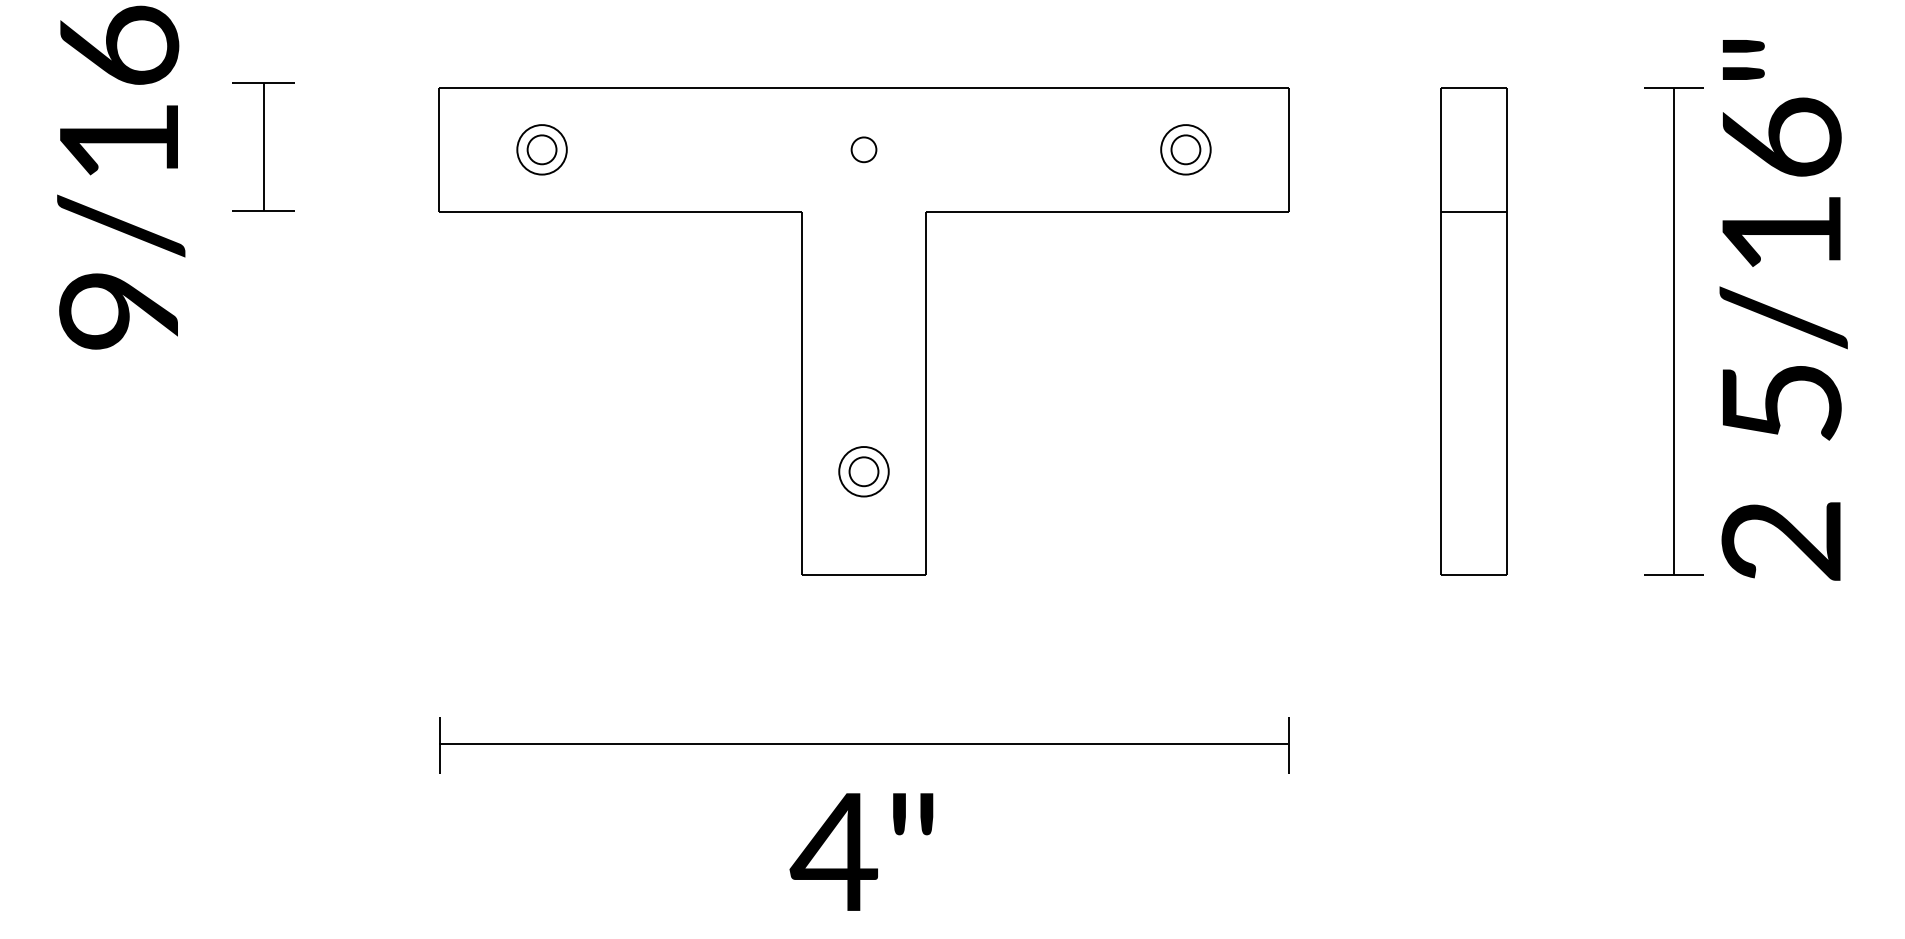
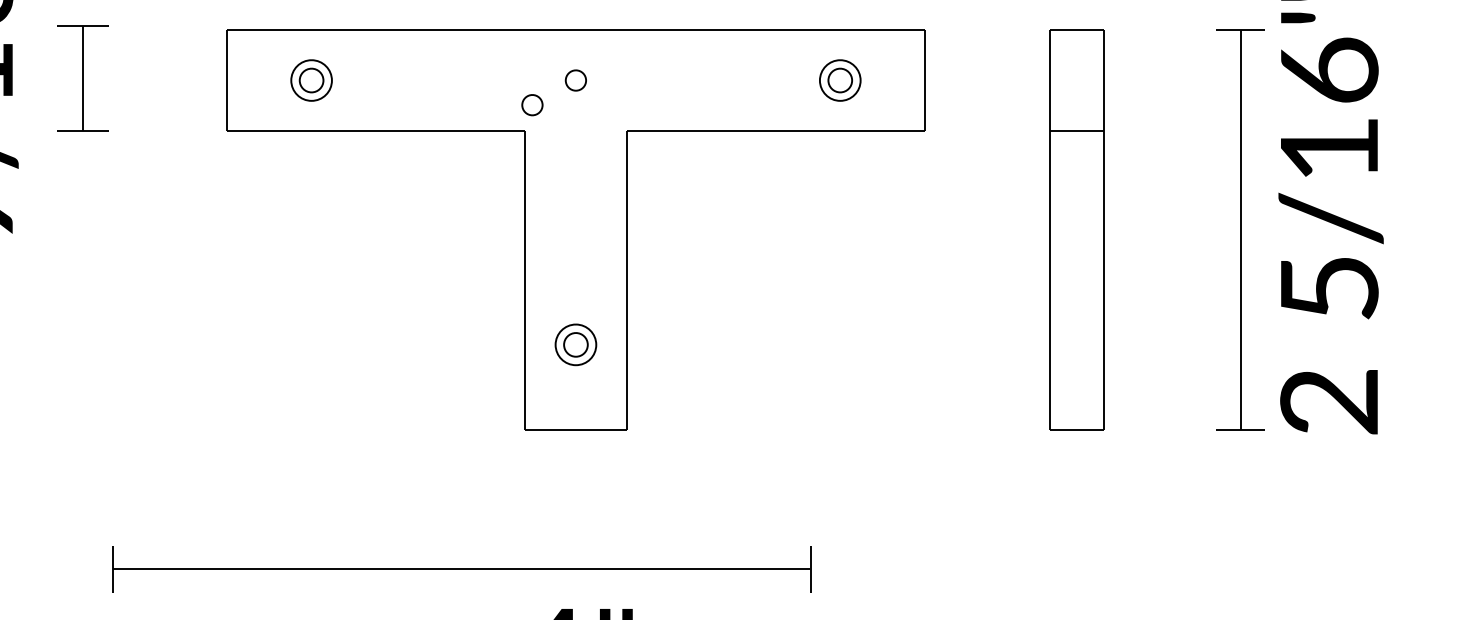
part: (810, 179) -> (532, 104), added
part: (864, 745) -> (462, 569), moved

